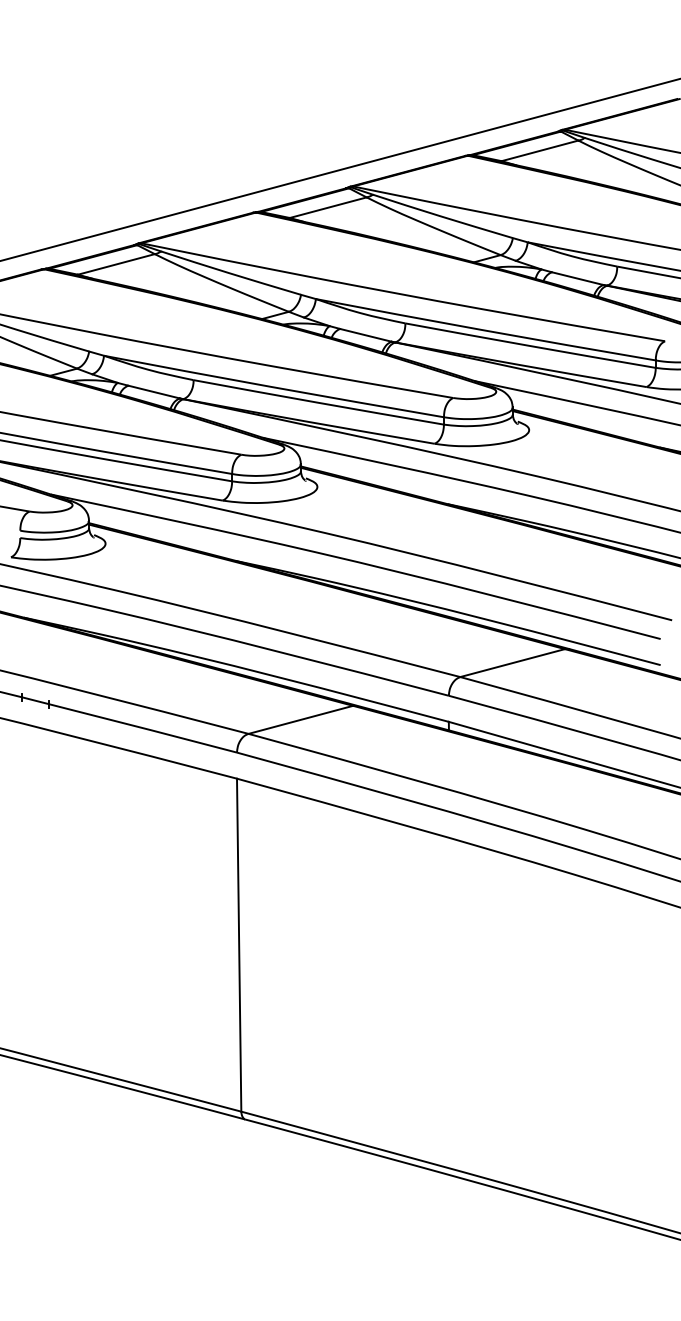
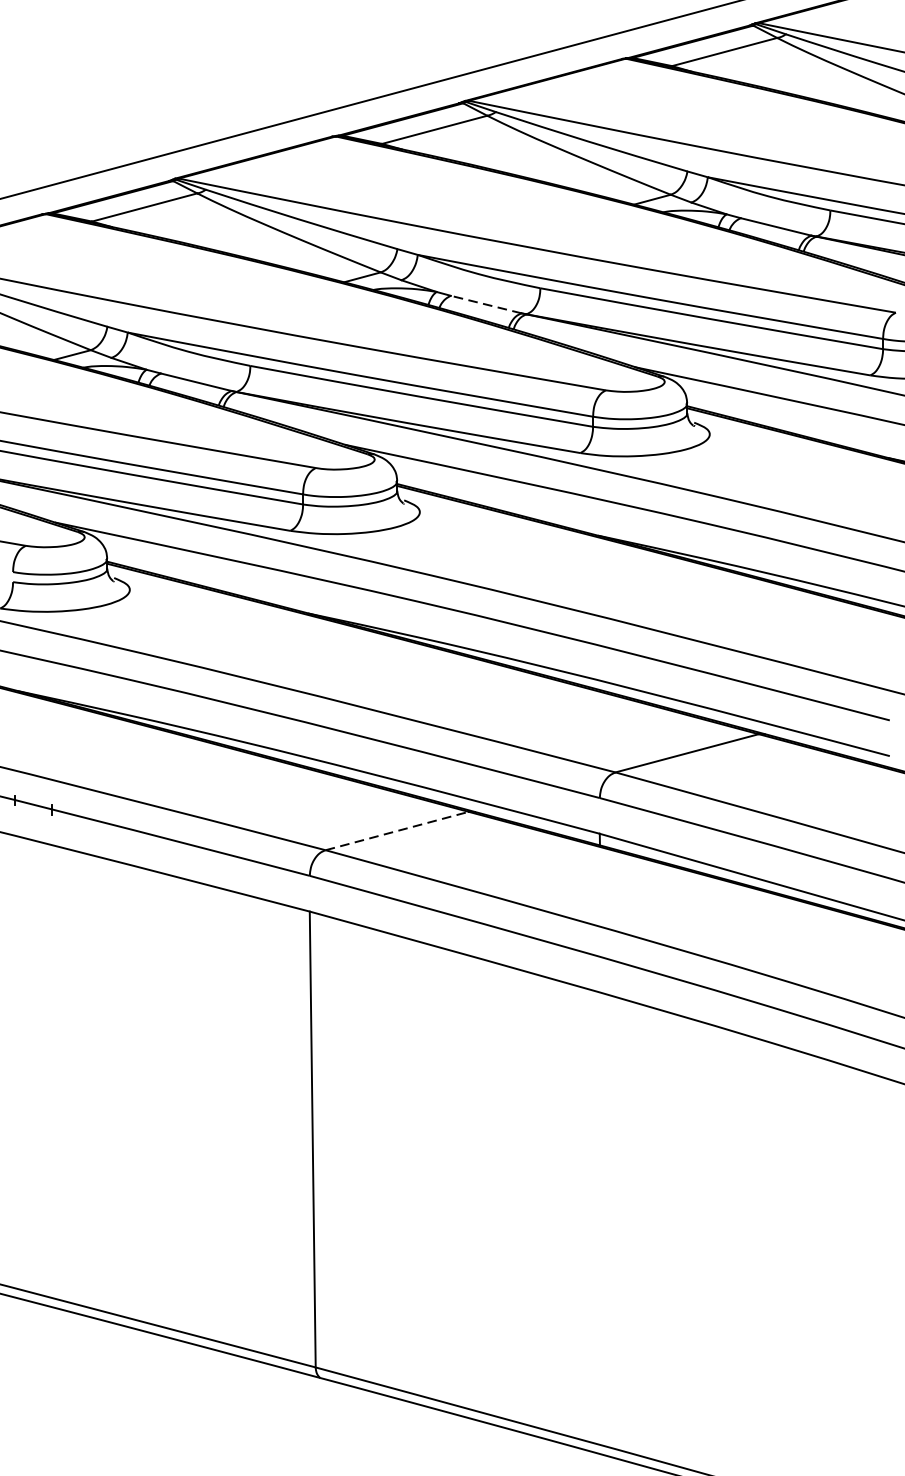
line: (365, 335) -> (485, 304), solid -> dashed
line: (301, 719) -> (398, 830), solid -> dashed

